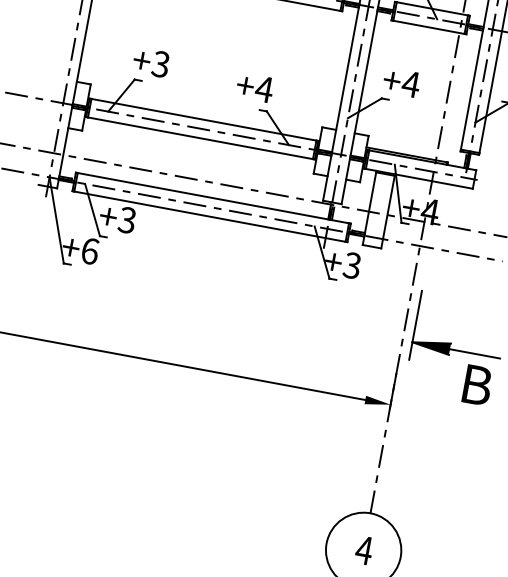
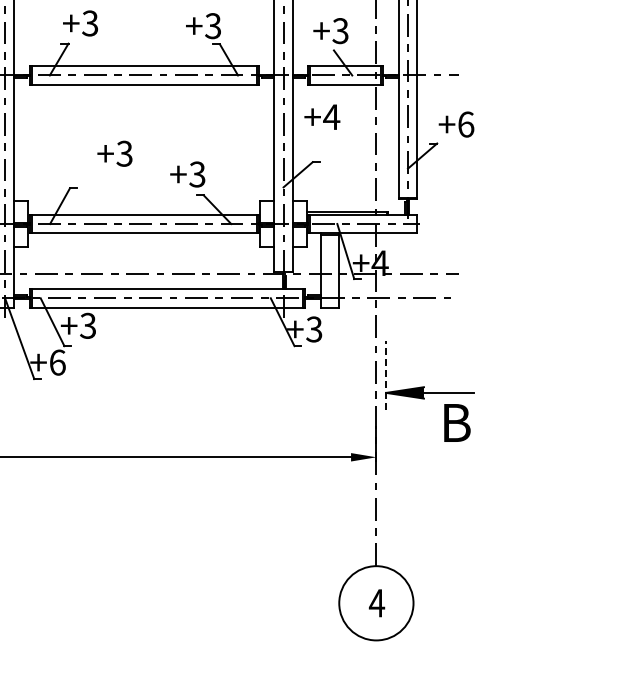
text: (150, 62) -> (114, 153), moved
text: (402, 81) -> (322, 116), moved
text: (264, 89) -> (197, 174), +4 -> +3
line: (415, 324) -> (386, 375), solid -> dashed

